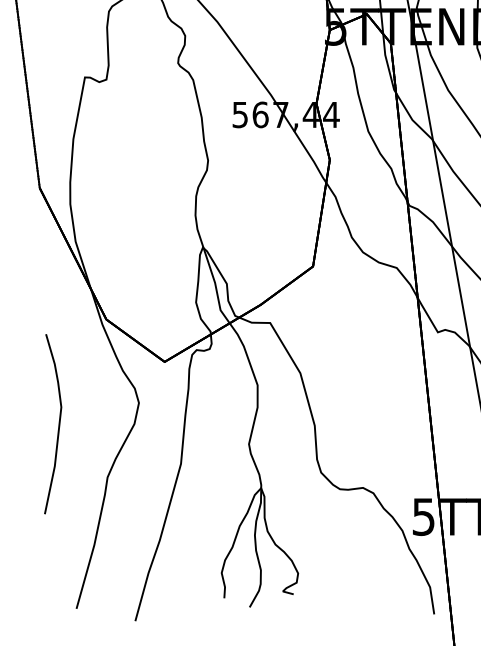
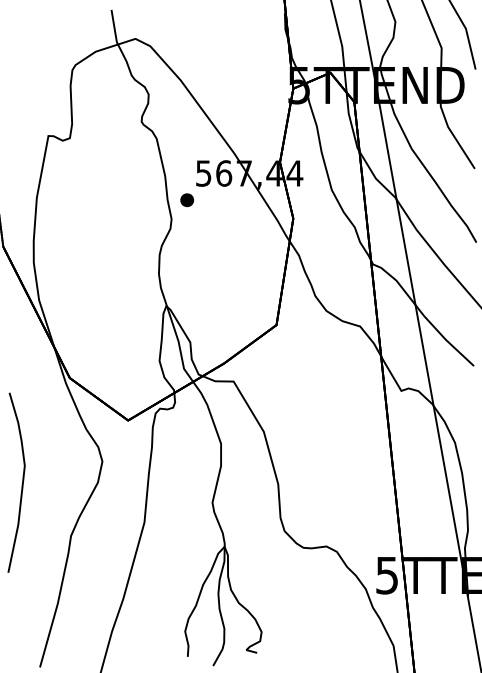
part: (223, 141) -> (186, 200), added

